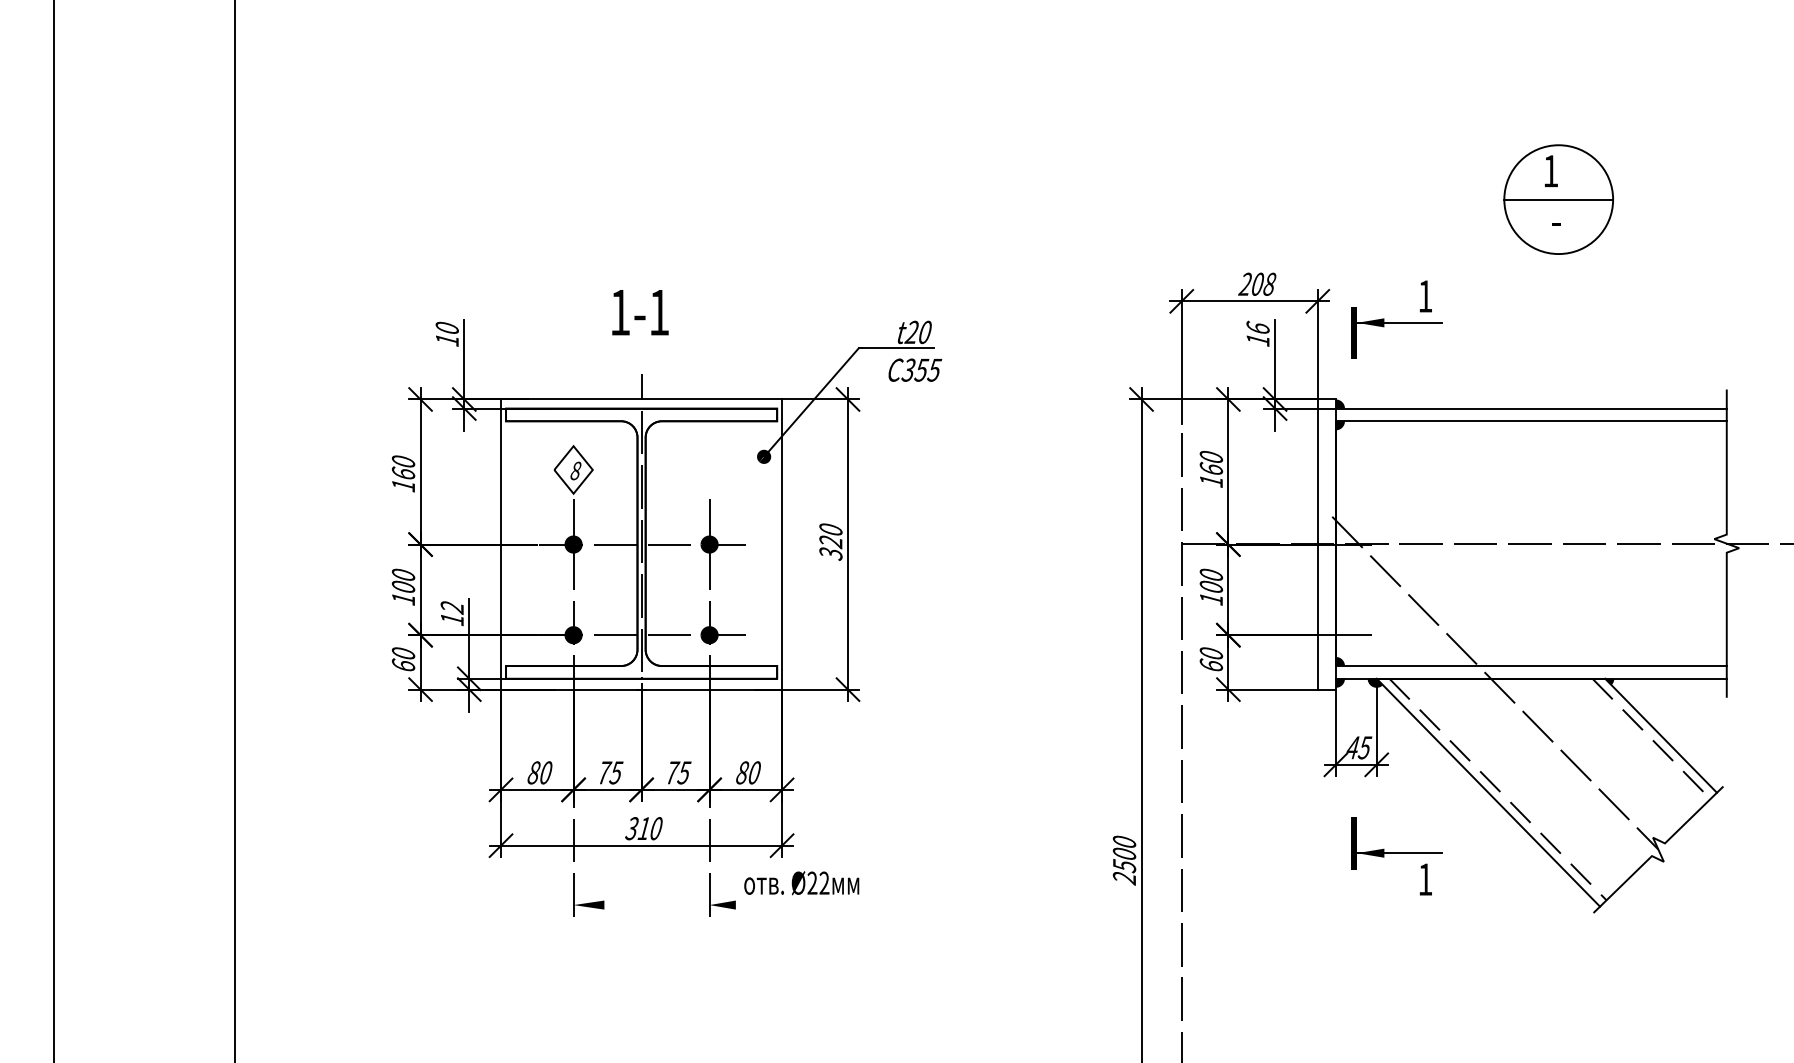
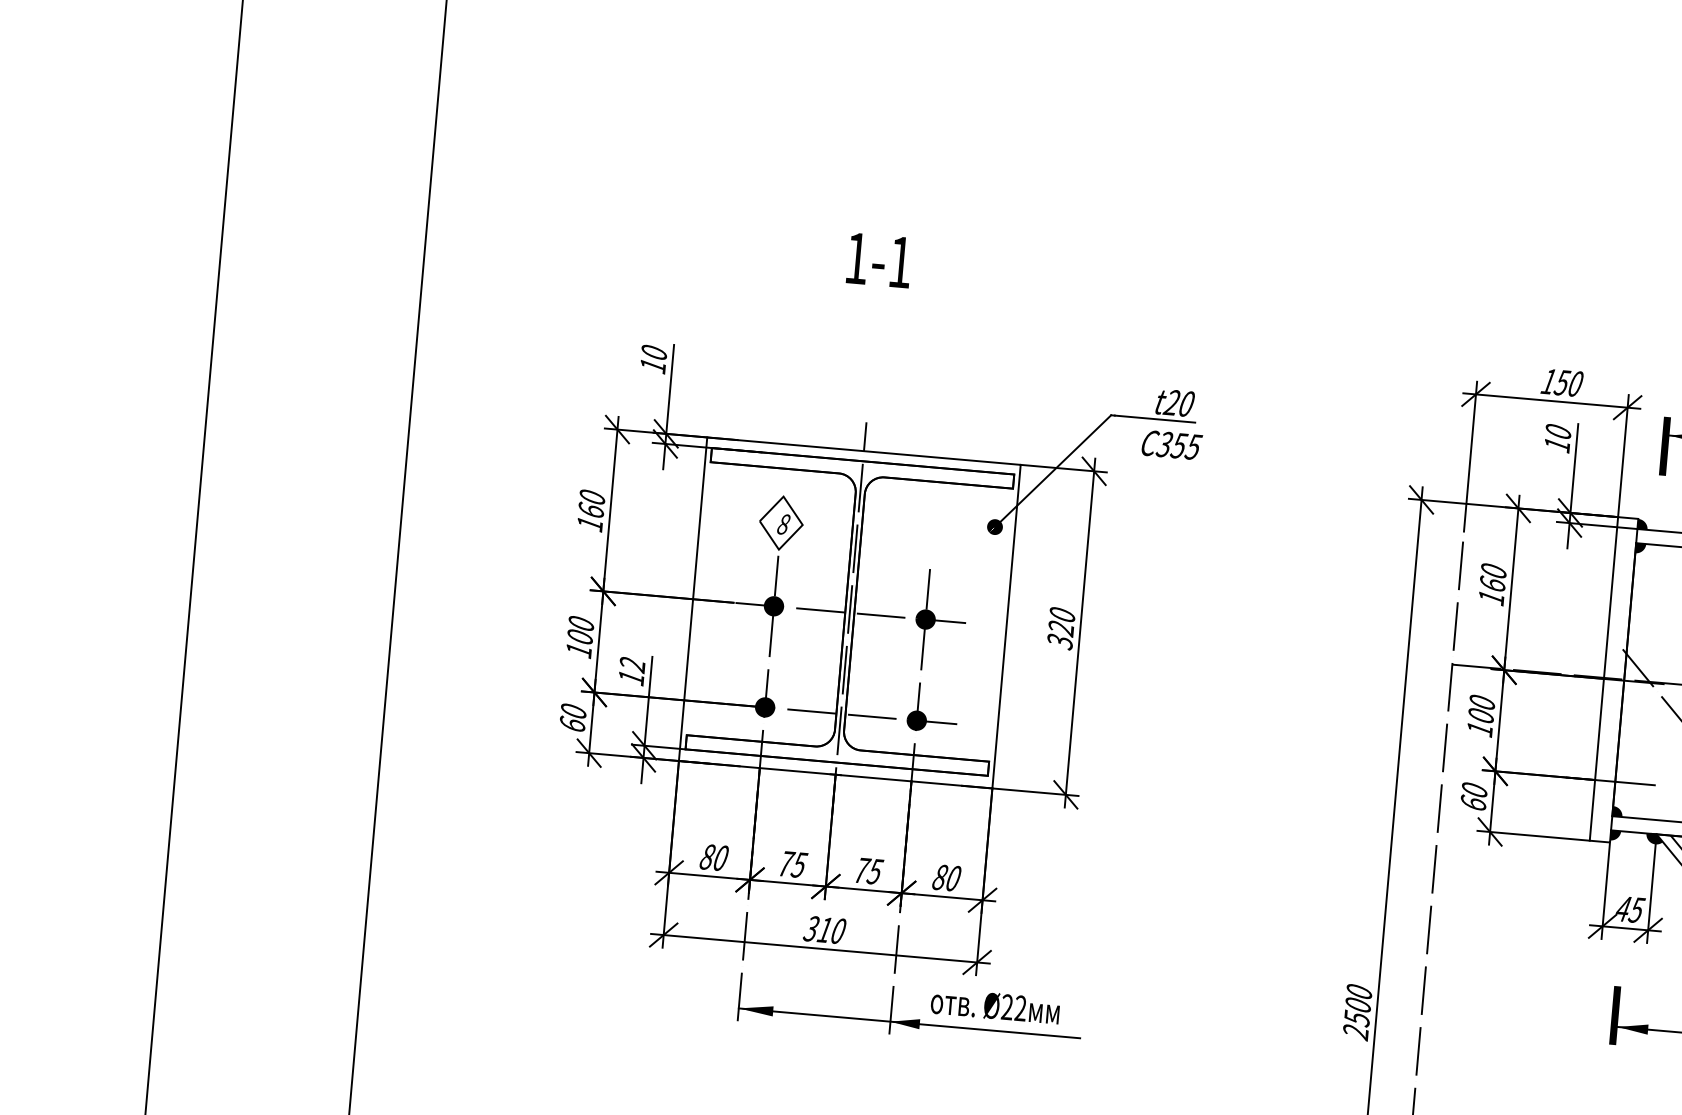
text: (1257, 283) -> (1562, 381), 208 -> 150
text: (640, 312) -> (879, 260), moved
text: (1257, 326) -> (1557, 429), 16 -> 10
line: (726, 905) -> (909, 1023), added

